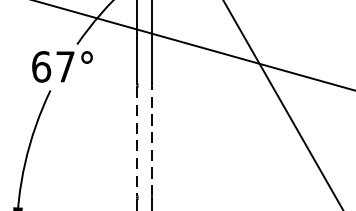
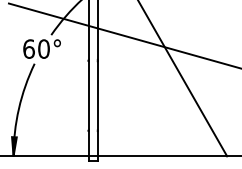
text: (64, 65) -> (43, 48), 67° -> 60°
line: (136, 141) -> (88, 95), dashed -> solid
line: (151, 141) -> (97, 95), dashed -> solid

